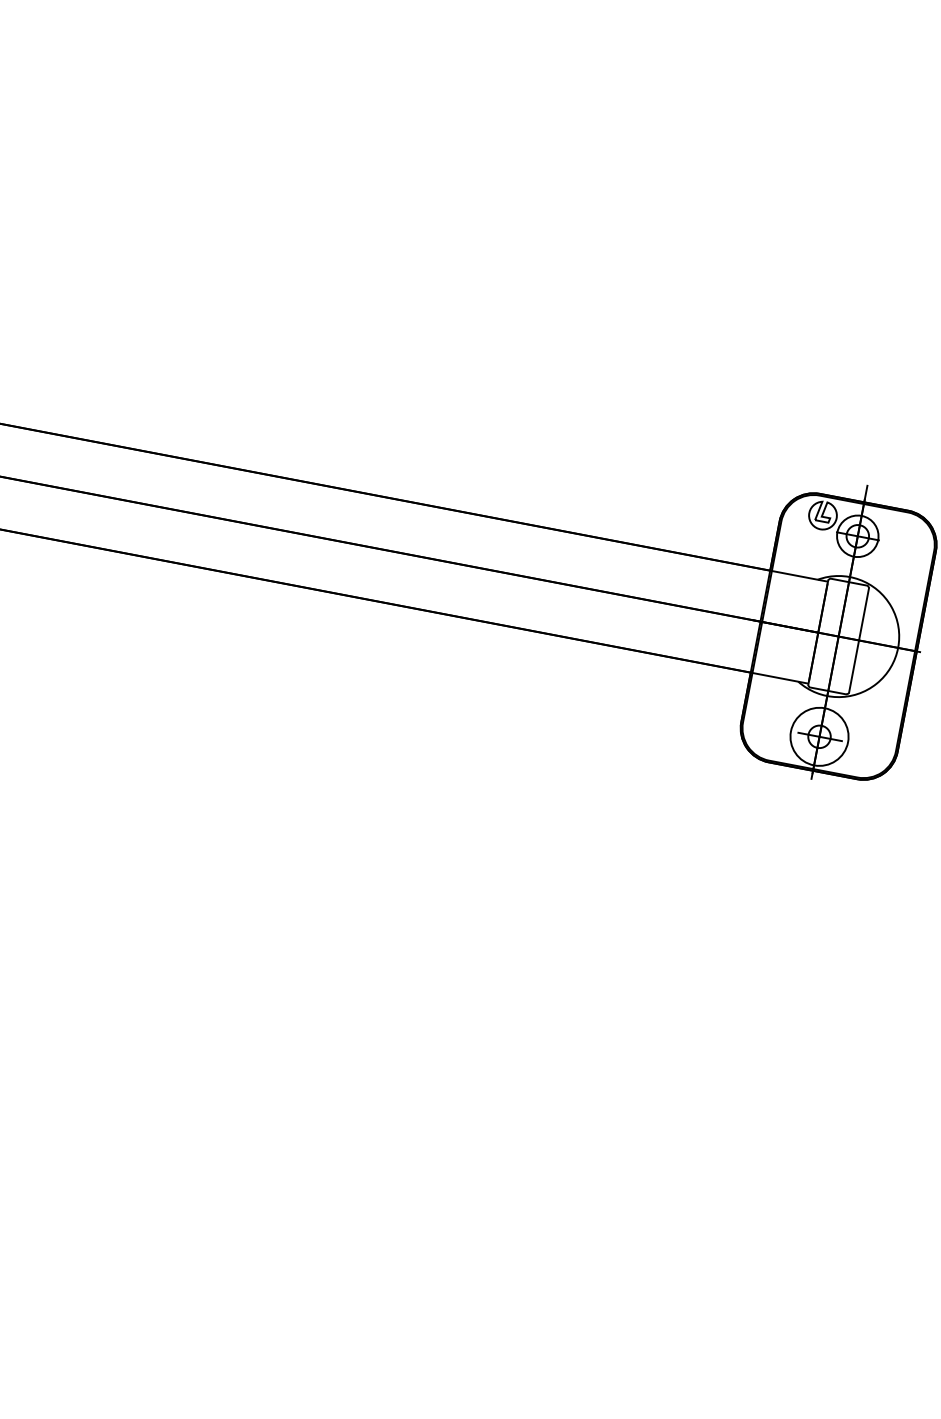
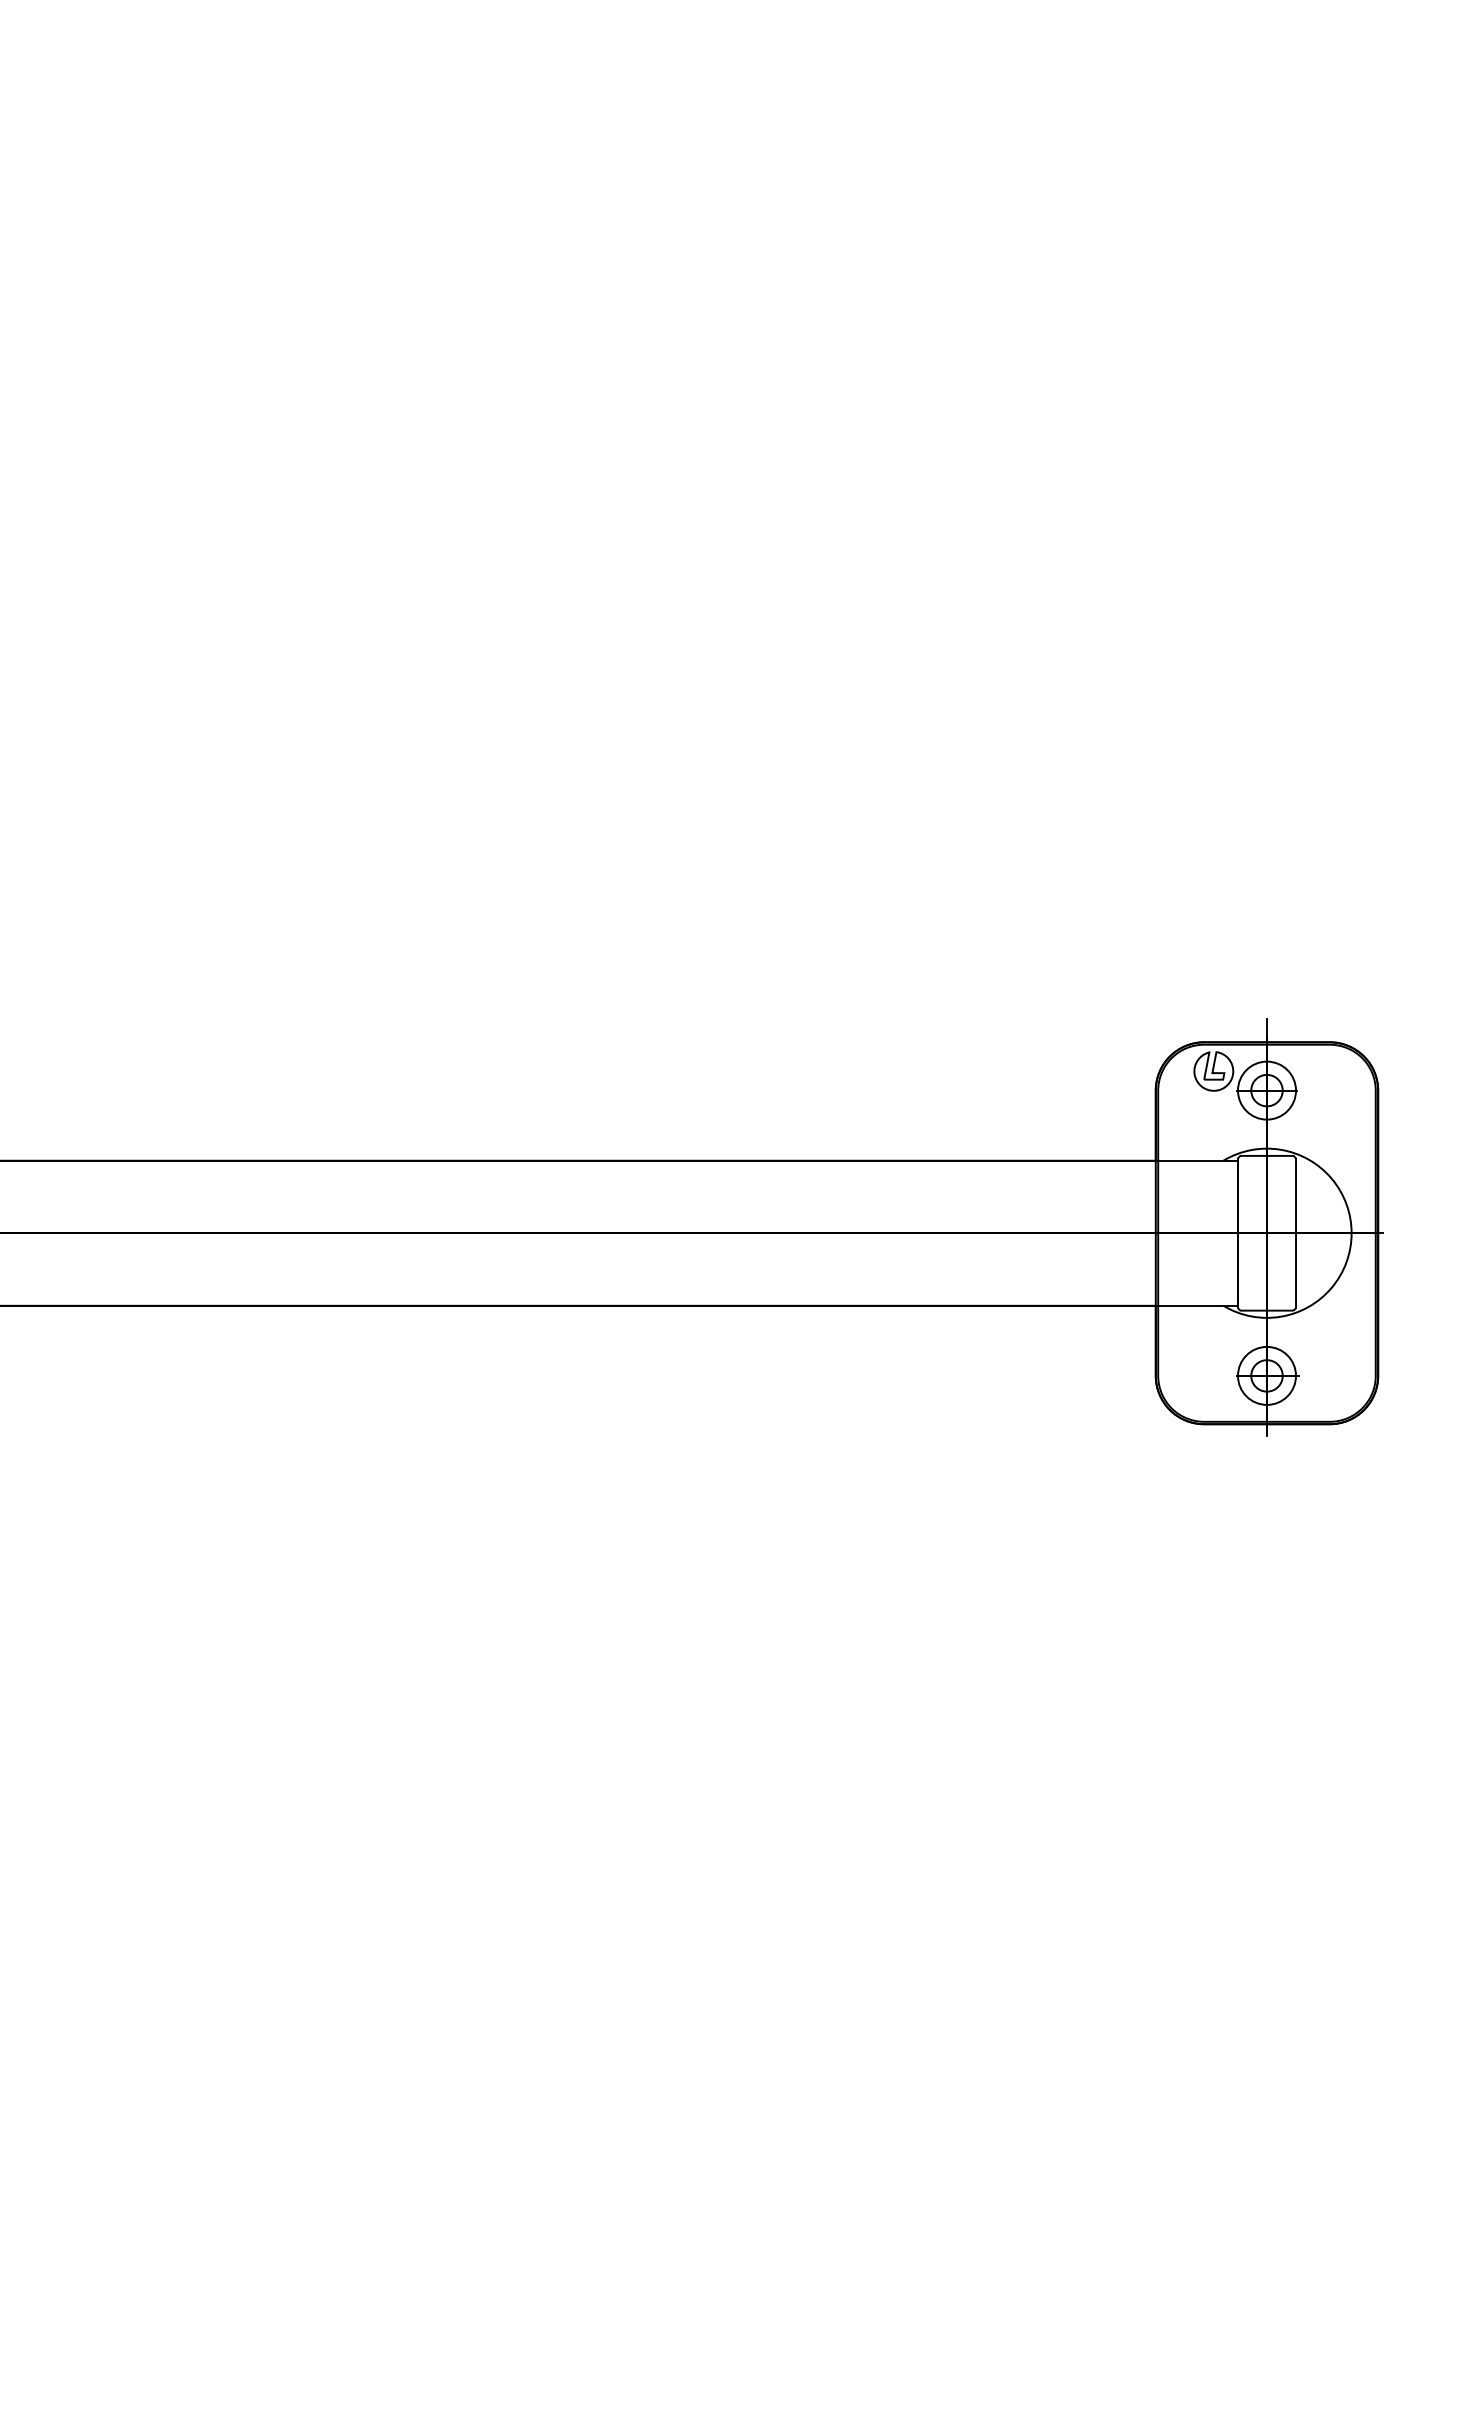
circle: (819, 736) -> (1267, 1375), size x0.71

